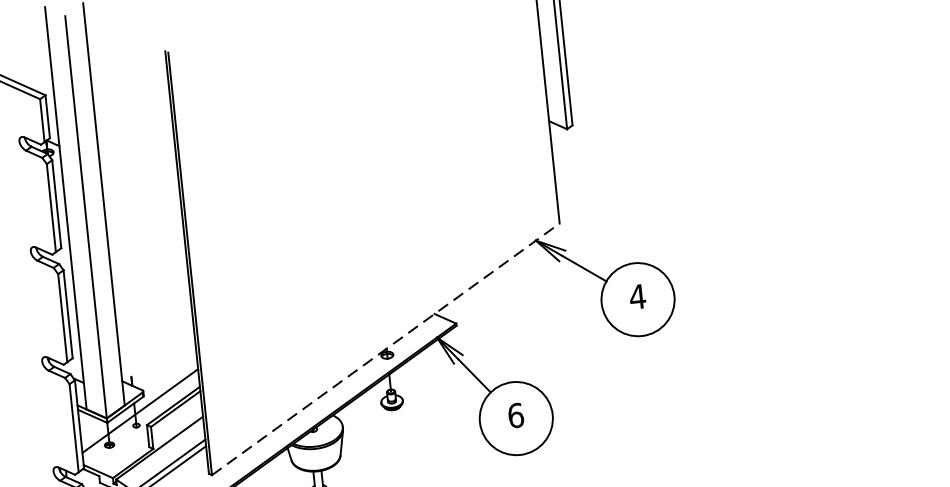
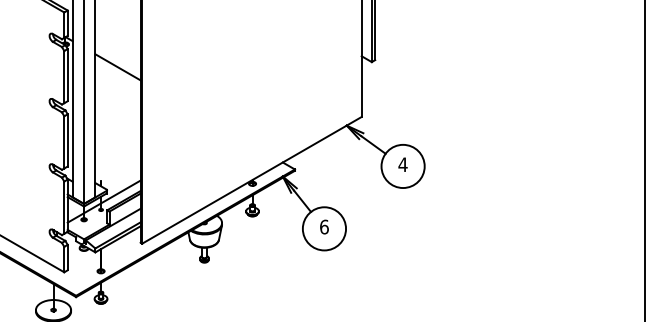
line: (139, 182) -> (117, 67), added
line: (386, 349) -> (252, 180), dashed -> solid

